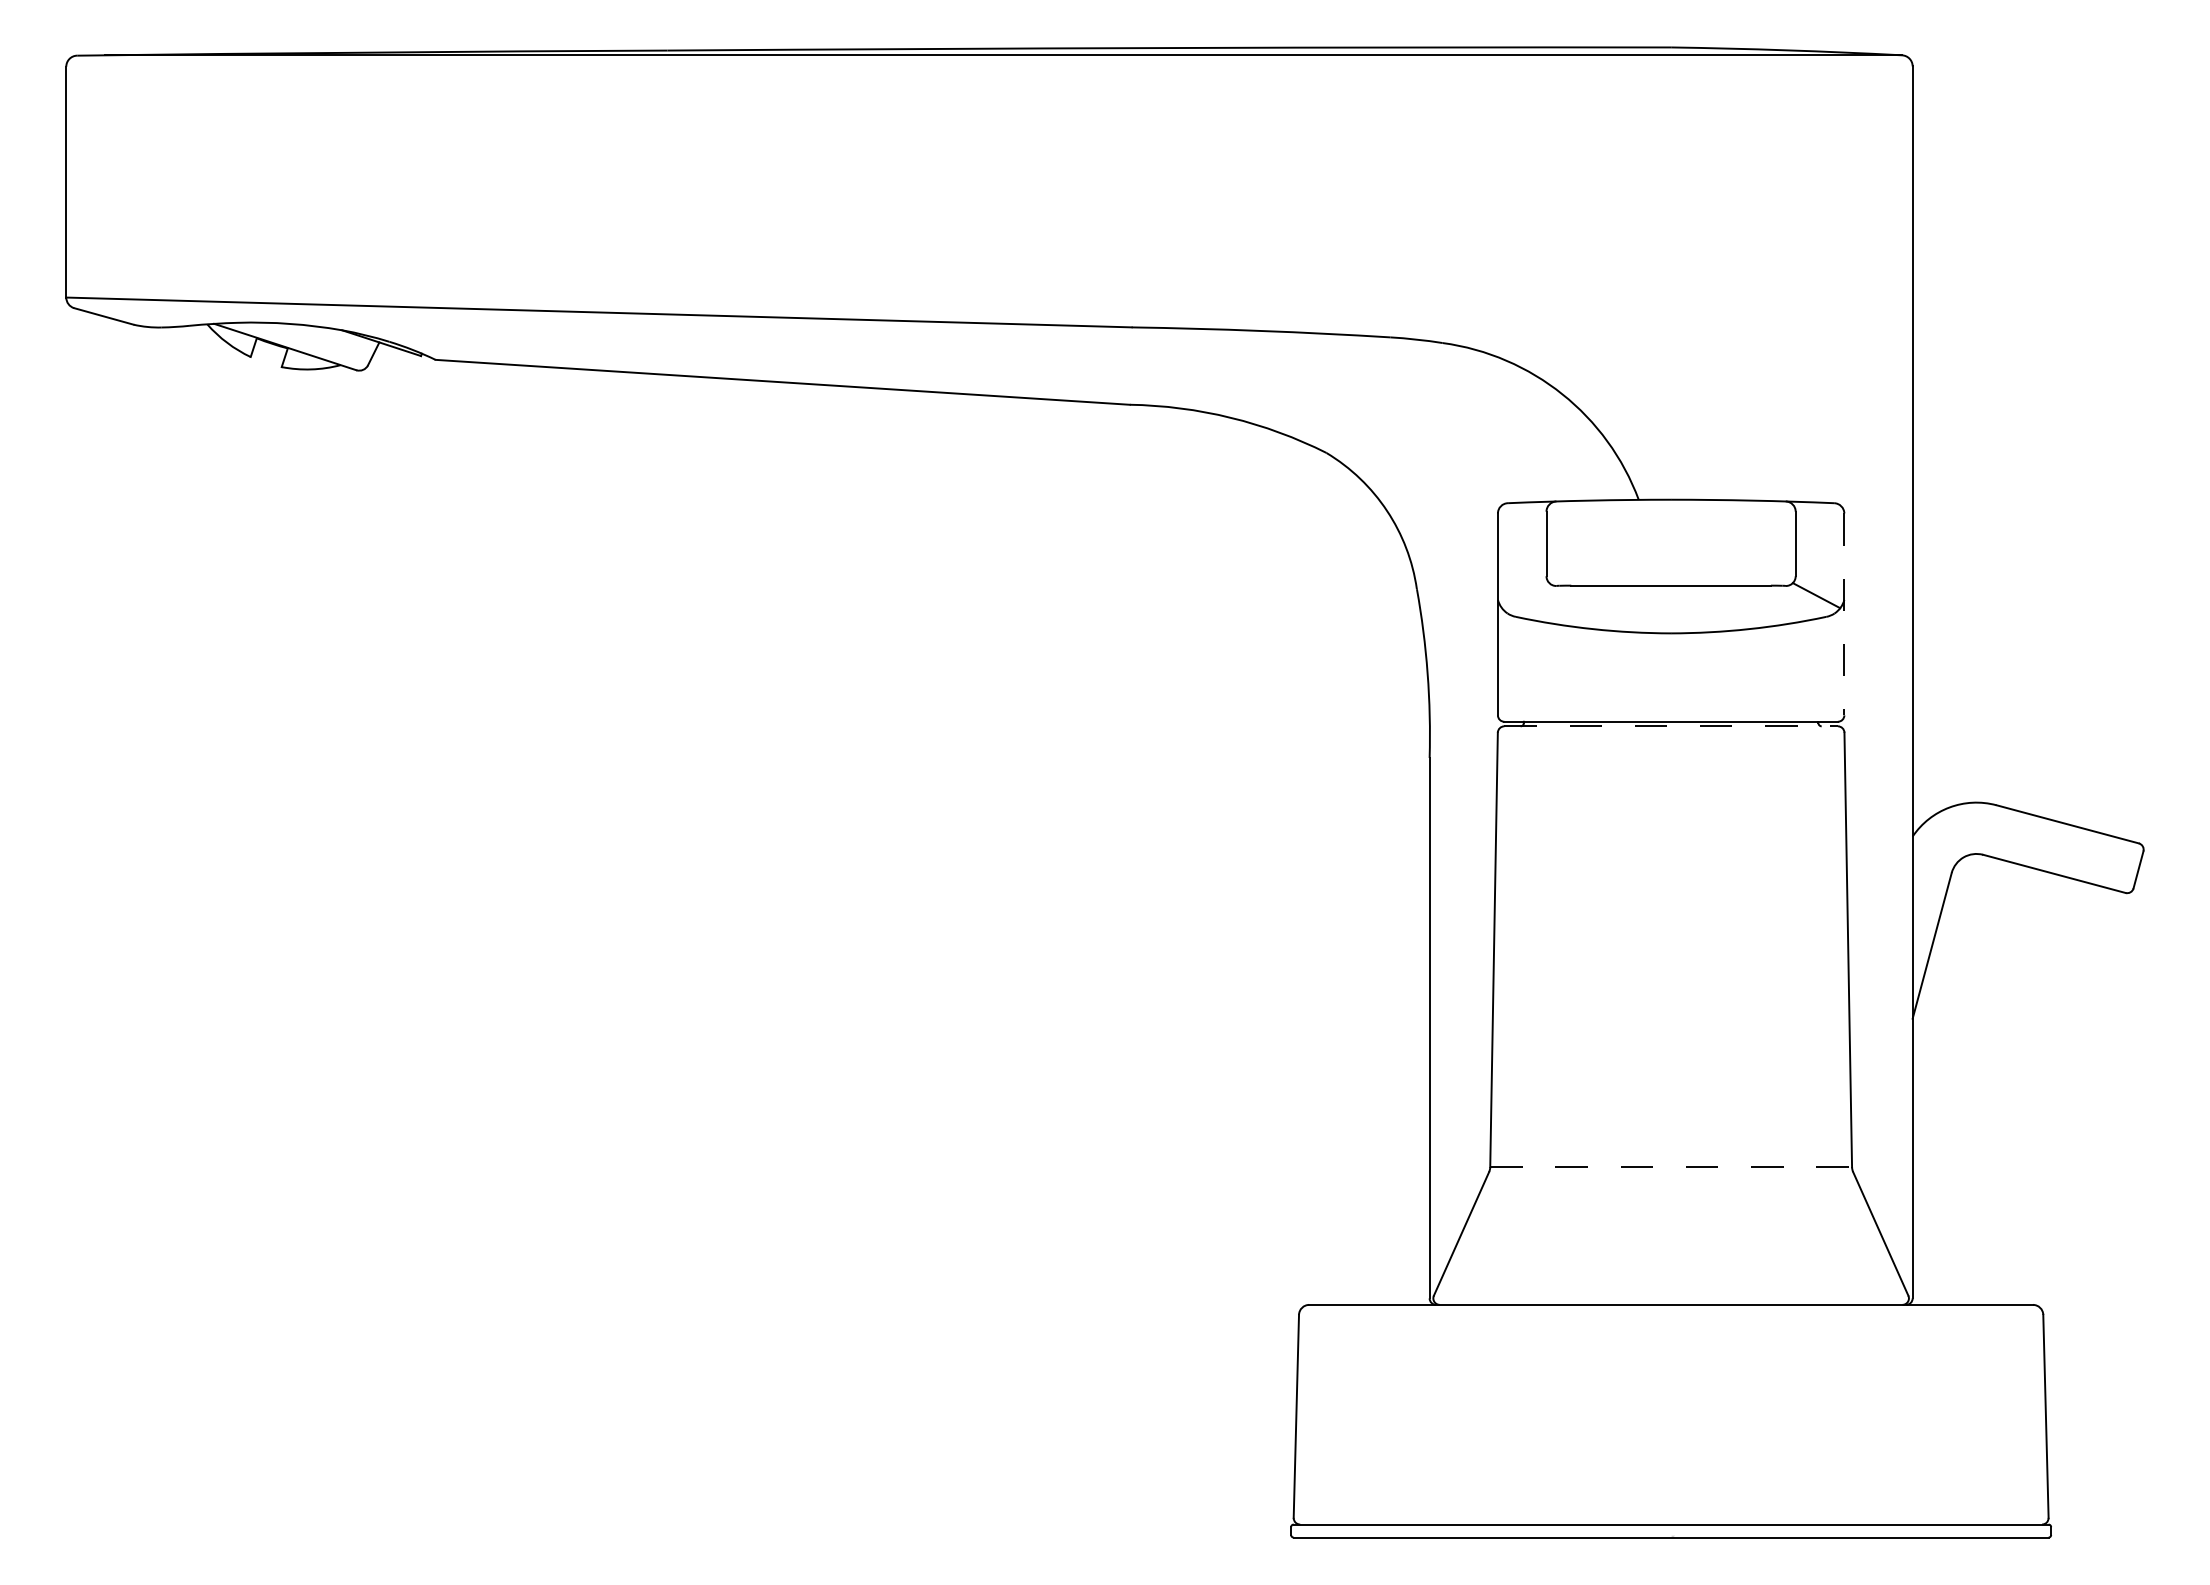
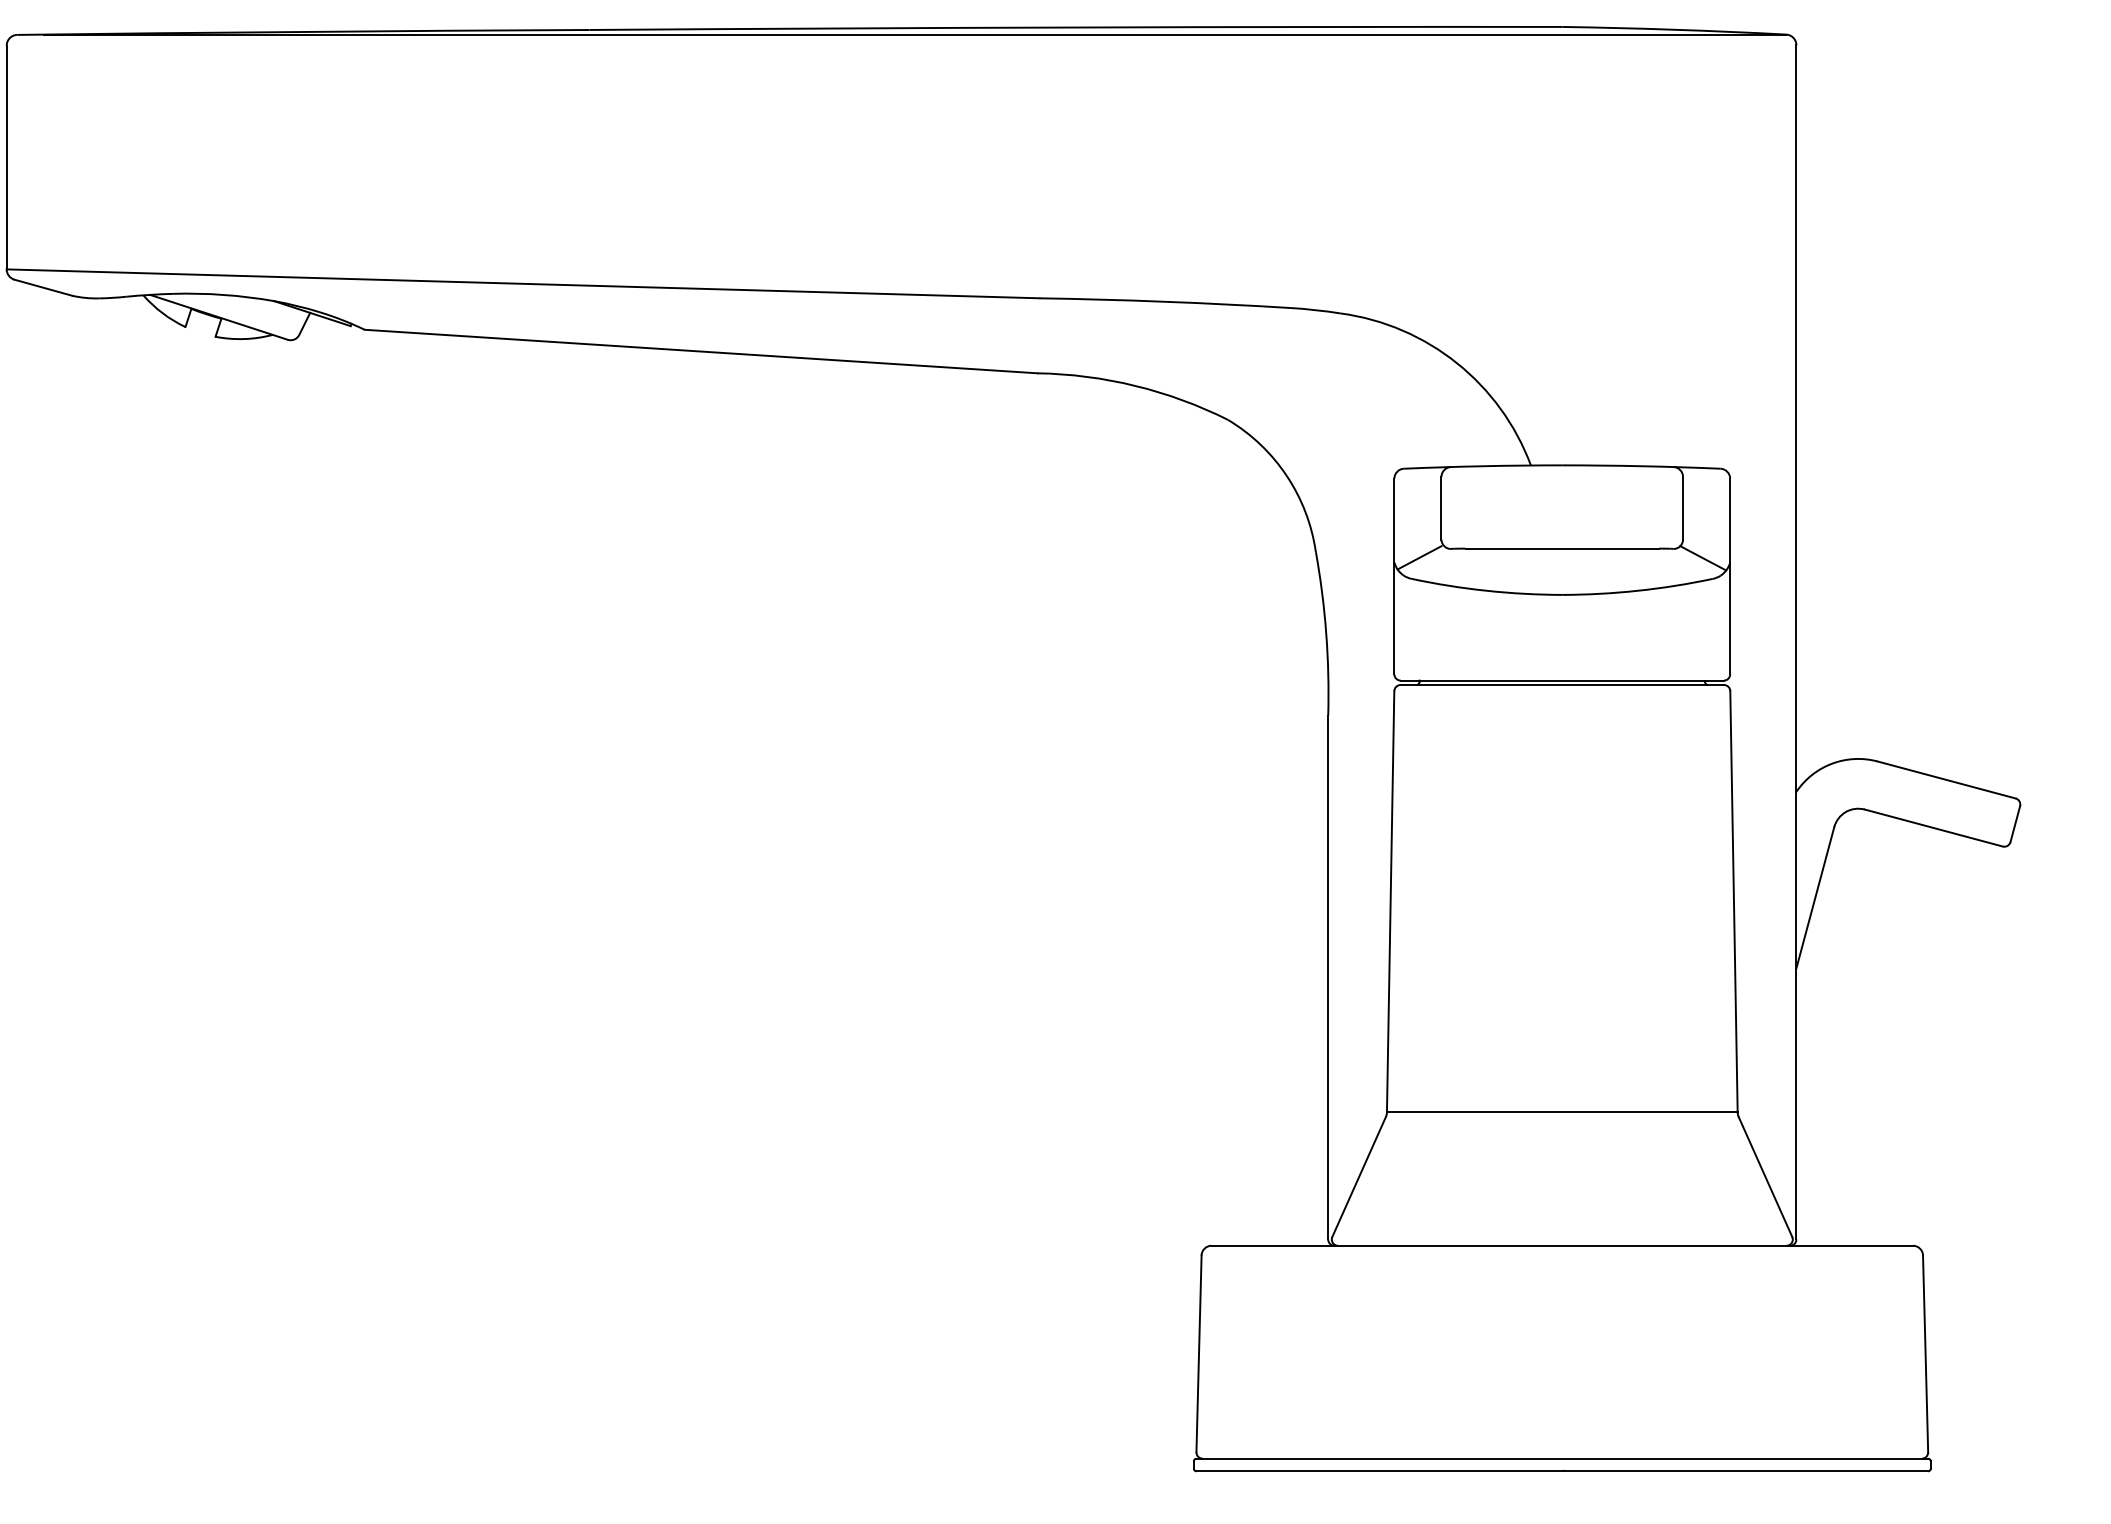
line: (1523, 595) -> (1419, 558), added
line: (1844, 614) -> (1730, 576), dashed -> solid
line: (1671, 726) -> (1562, 685), dashed -> solid
line: (1671, 1167) -> (1562, 1112), dashed -> solid

